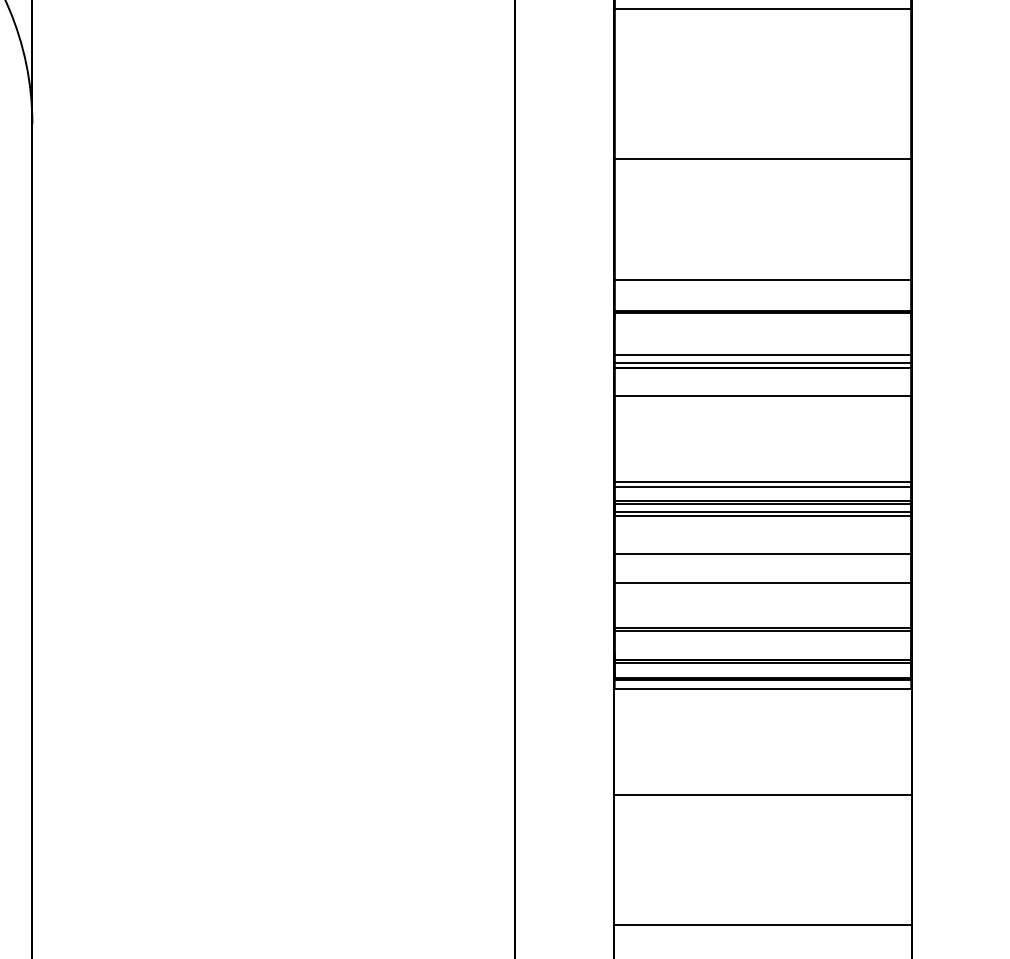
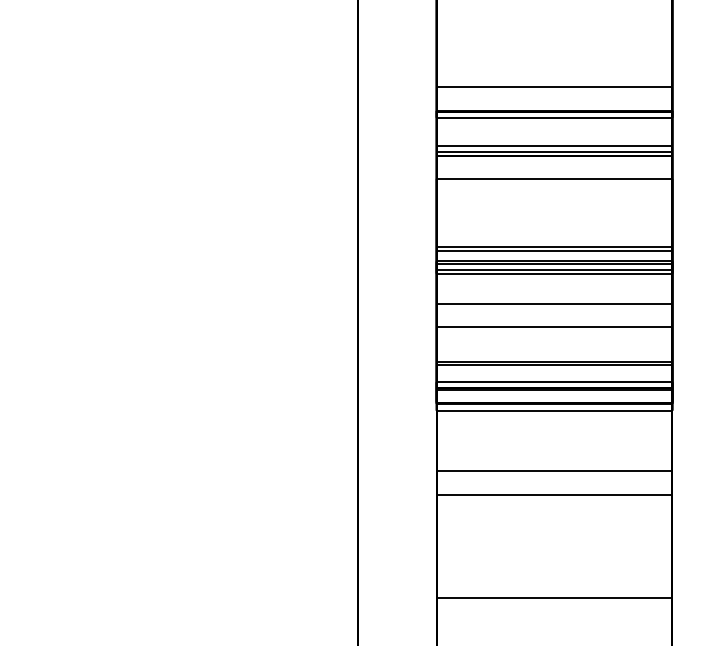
line: (762, 319) -> (554, 117), added
line: (762, 652) -> (554, 381), added
line: (762, 764) -> (554, 470), added

